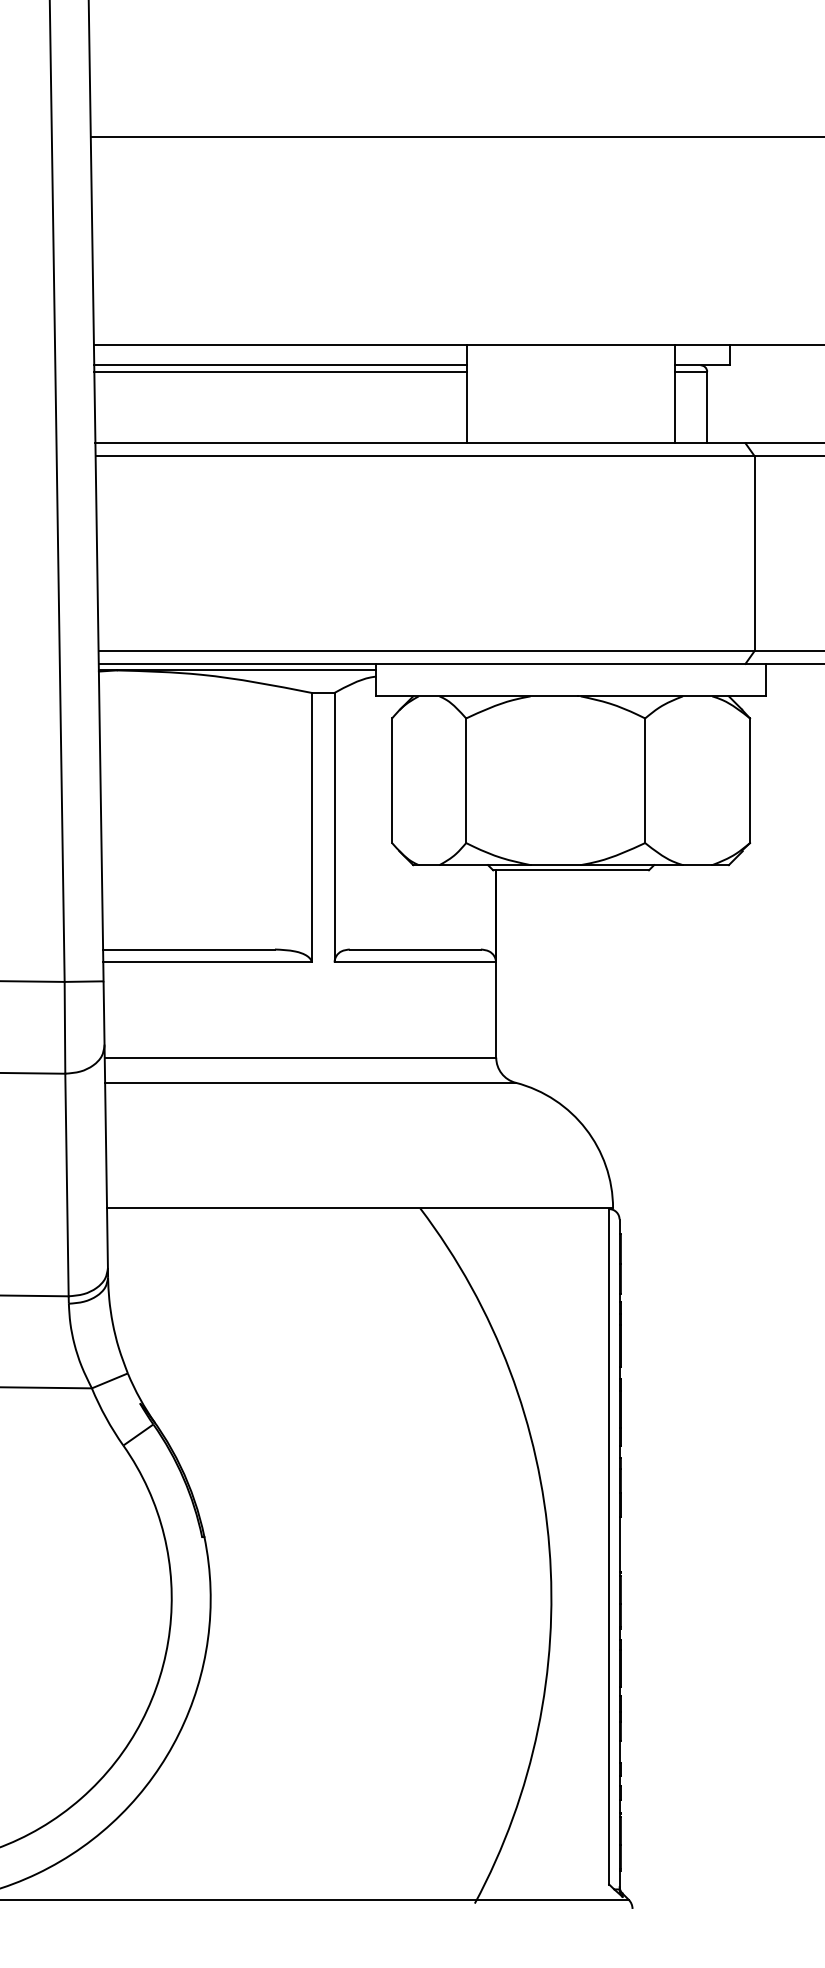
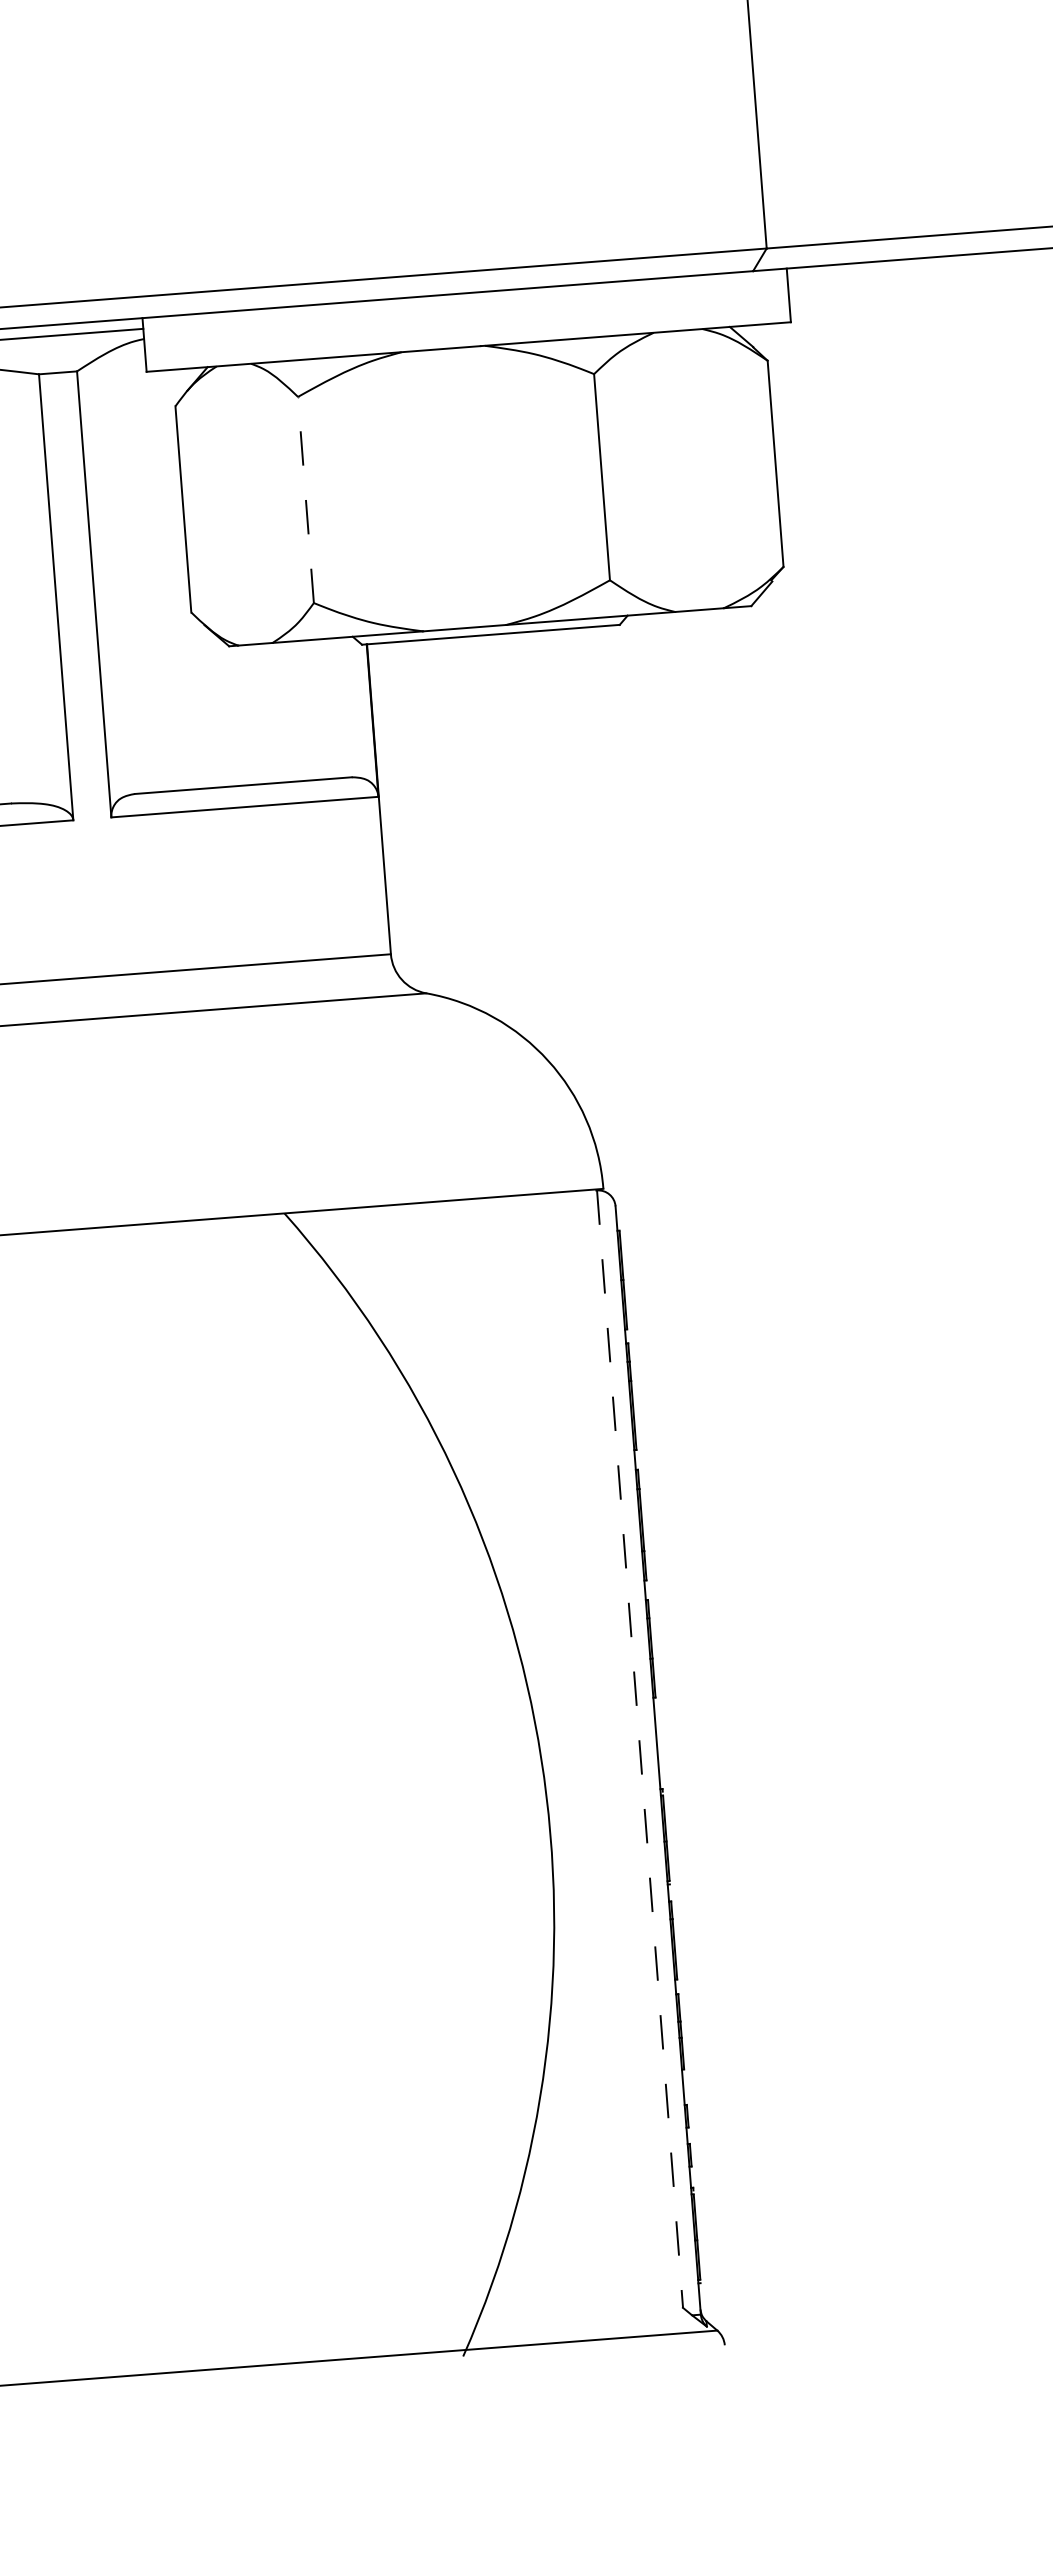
line: (466, 780) -> (306, 499), solid -> dashed
line: (609, 1546) -> (640, 1748), solid -> dashed

